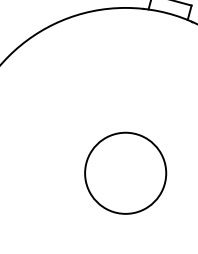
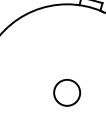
circle: (124, 172) -> (66, 92), size x0.6

